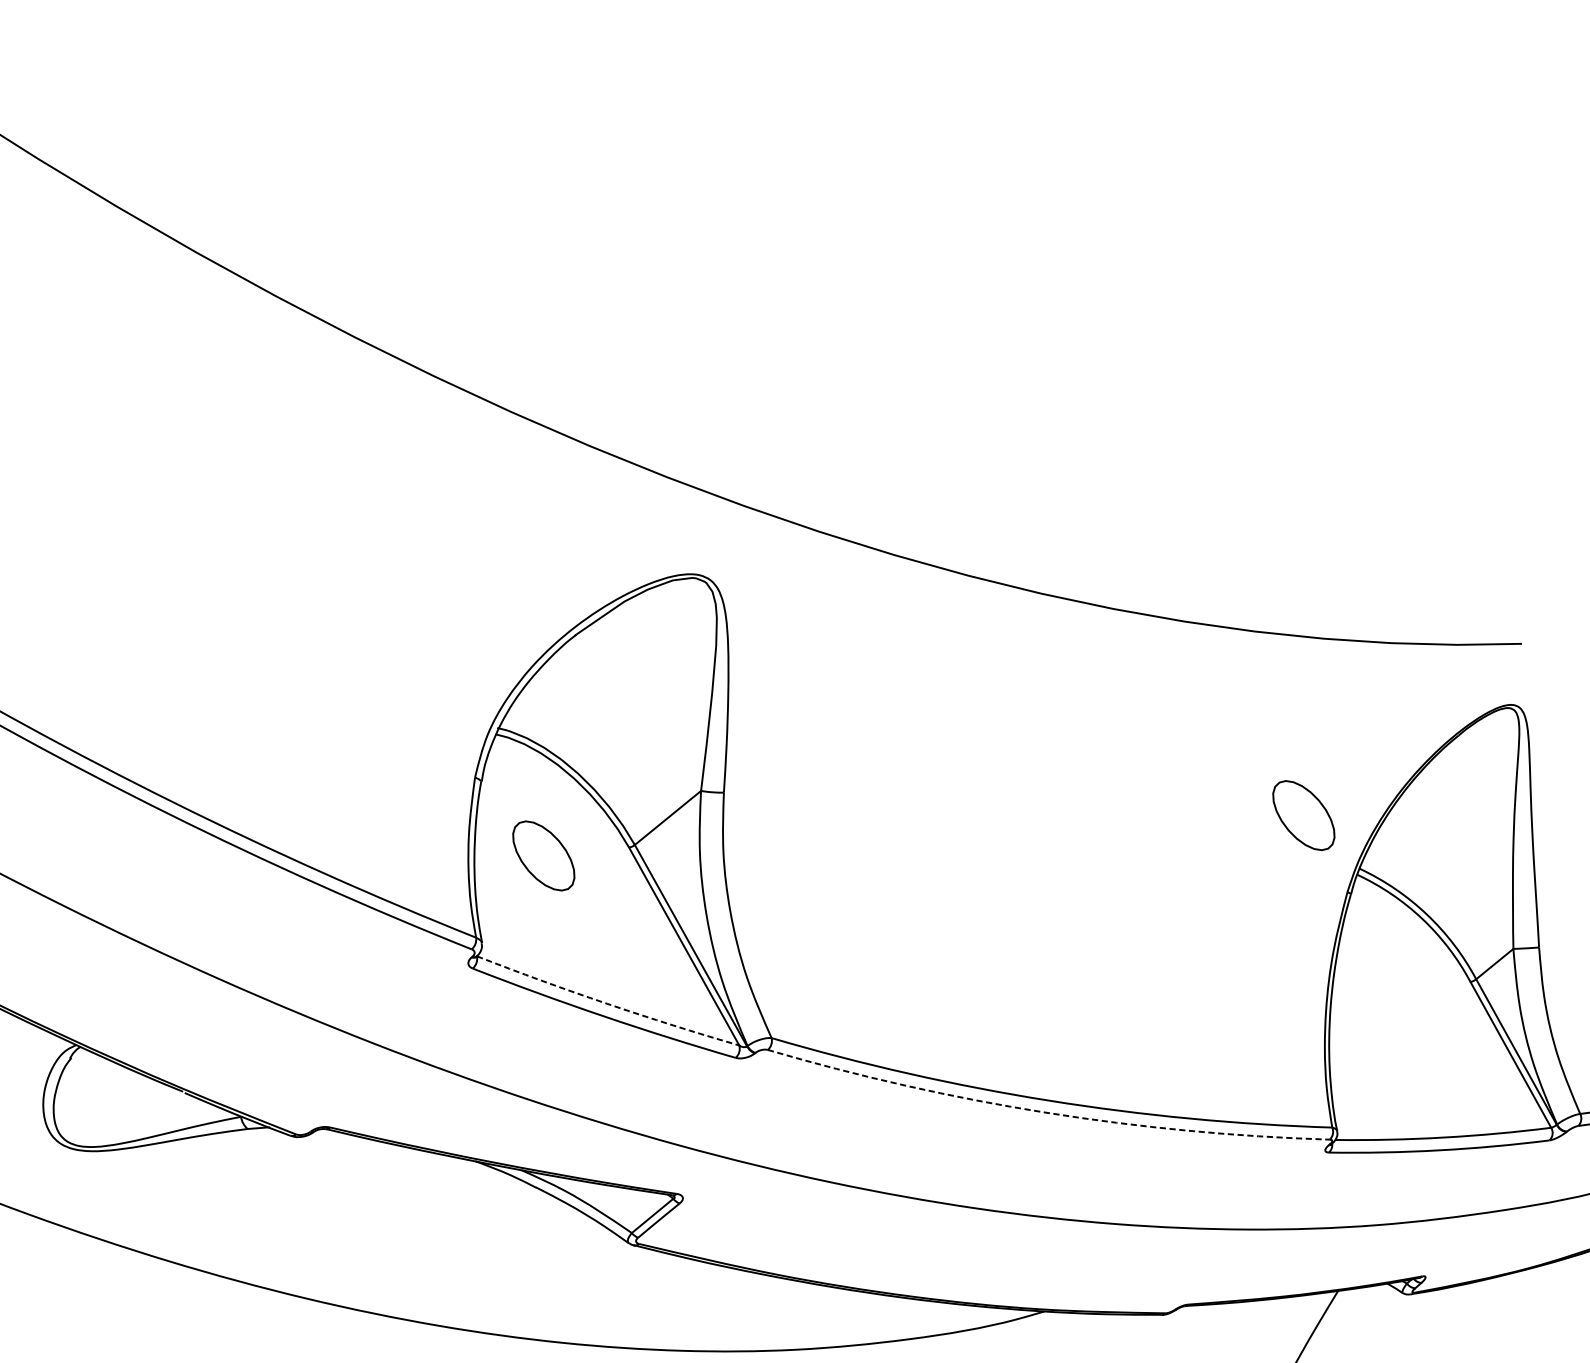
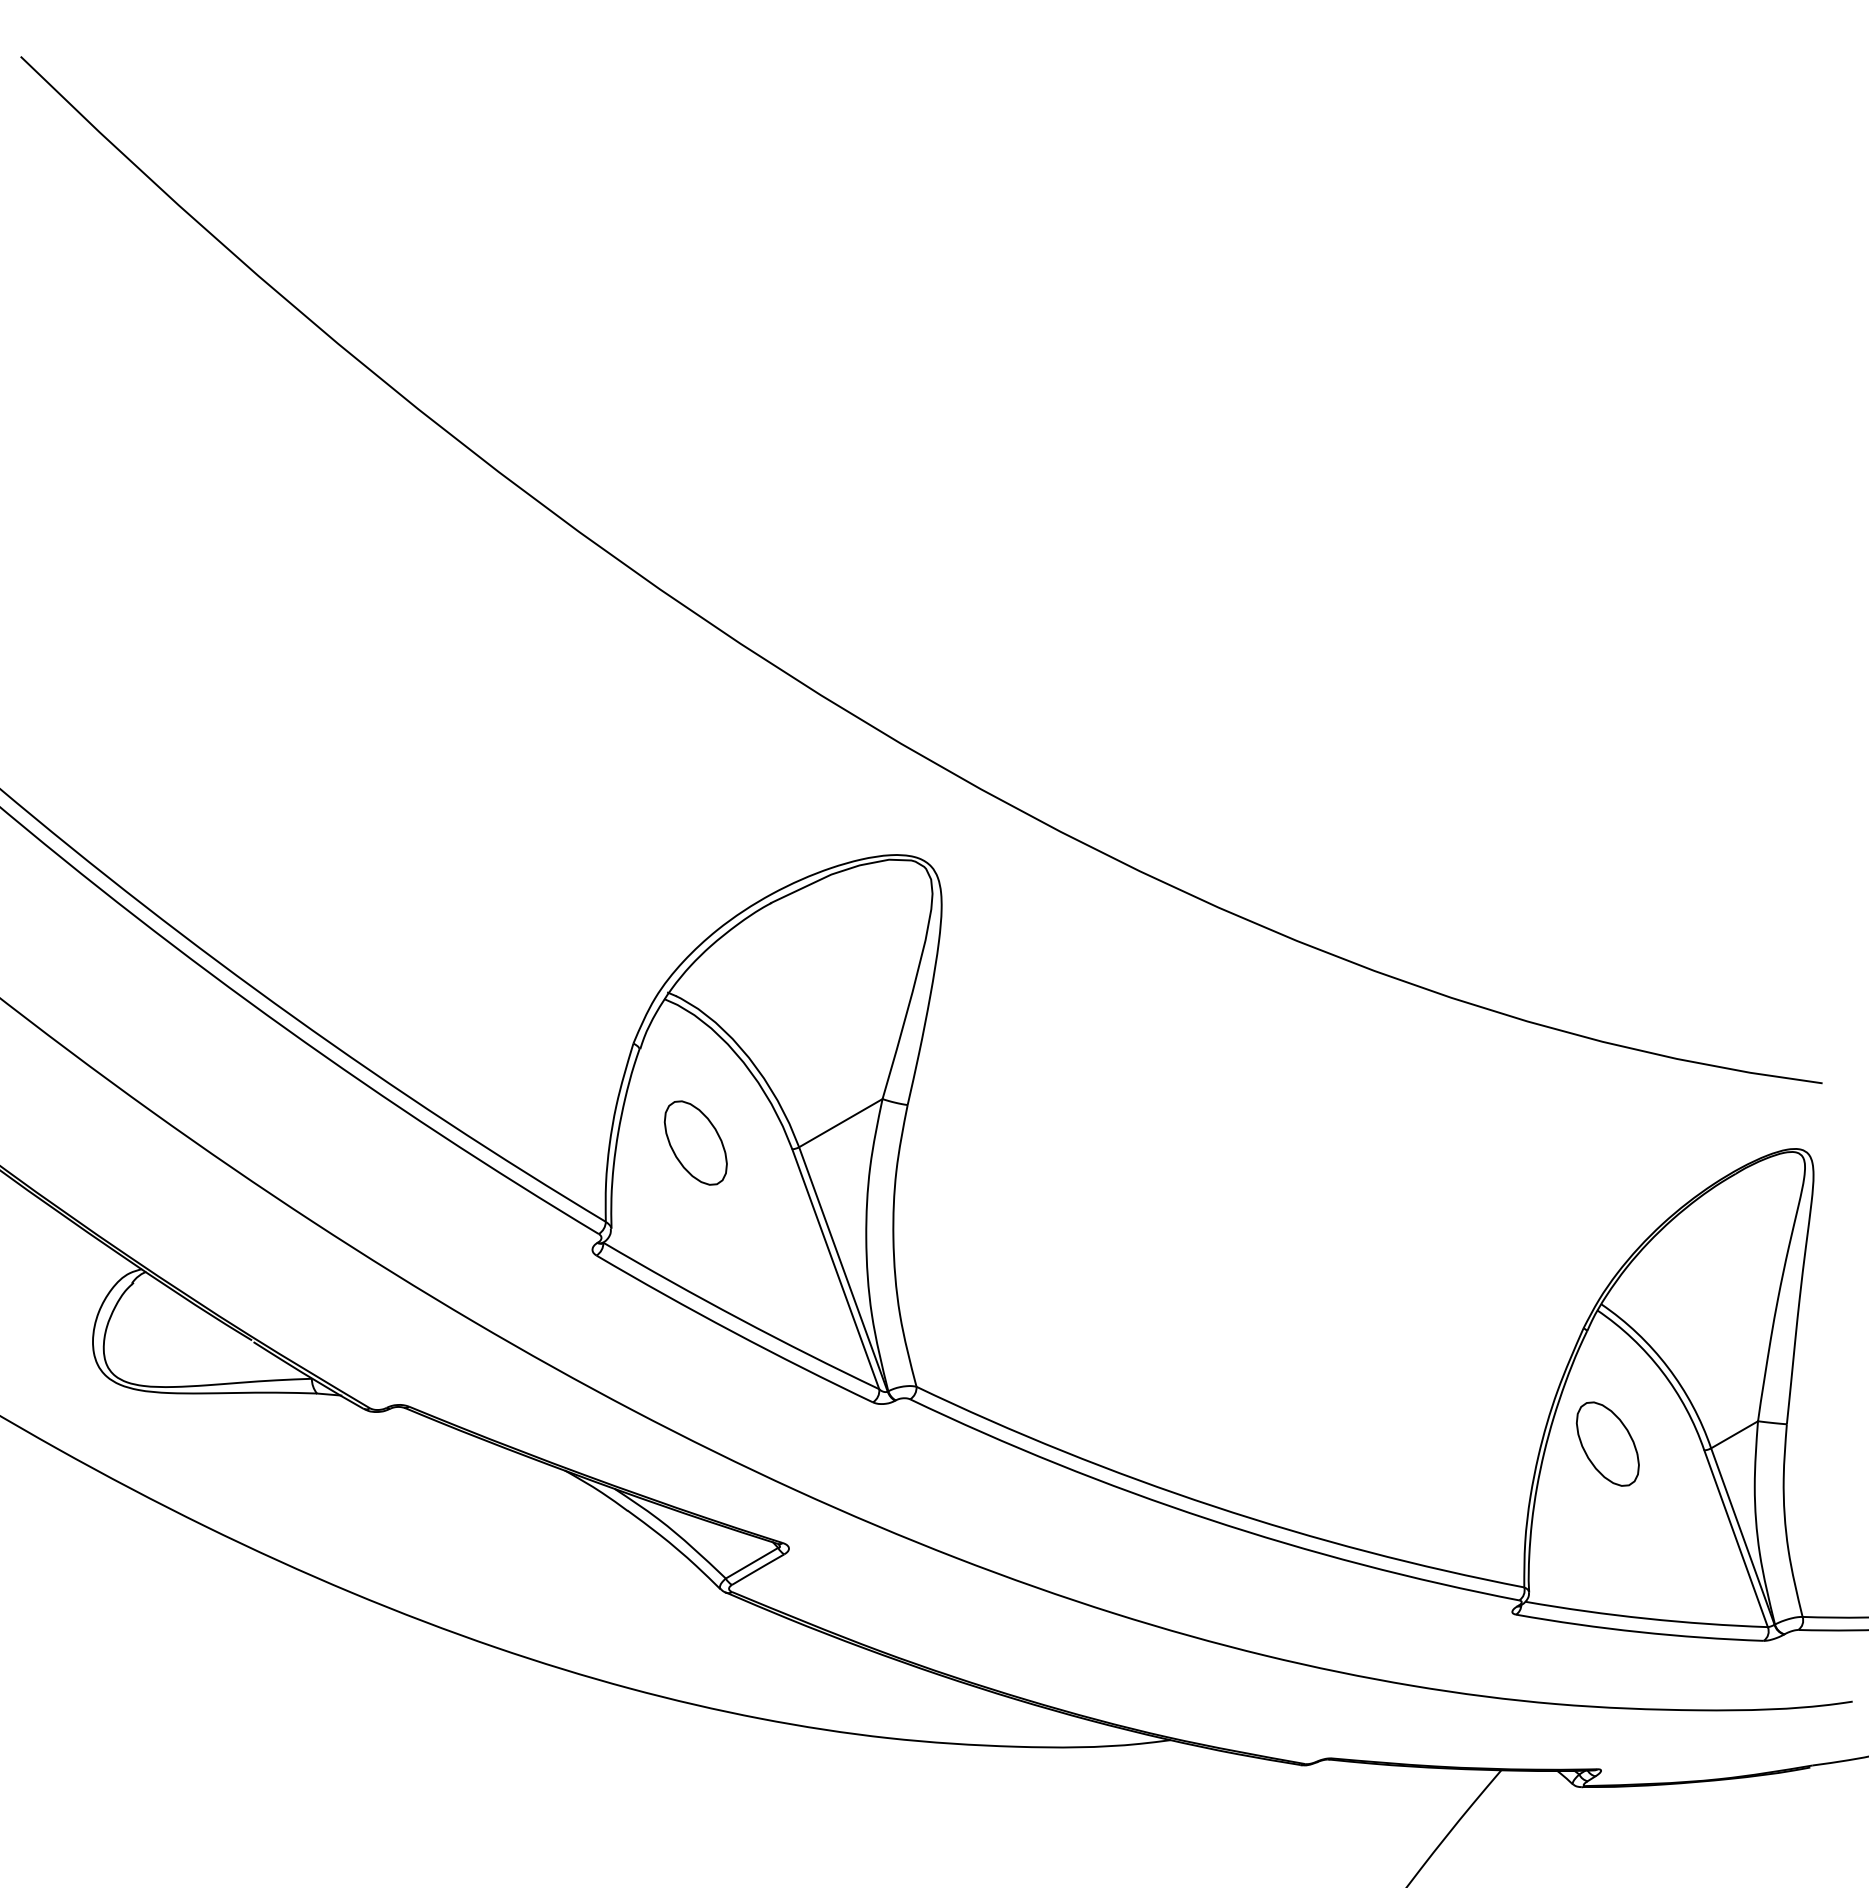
part: (1303, 815) -> (1607, 1443), moved
arc: (607, 1004) -> (739, 1319), dashed -> solid
arc: (1046, 1112) -> (1208, 1519), dashed -> solid

